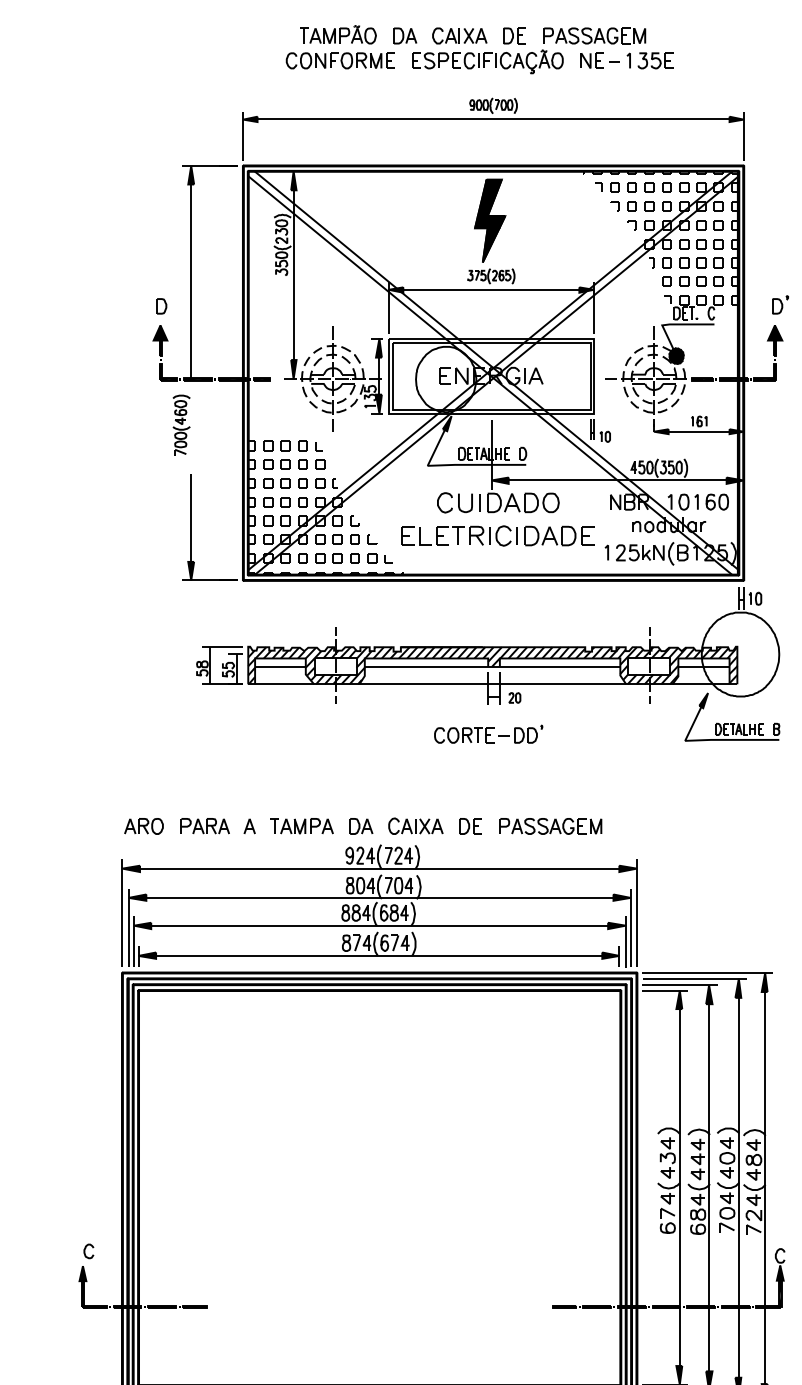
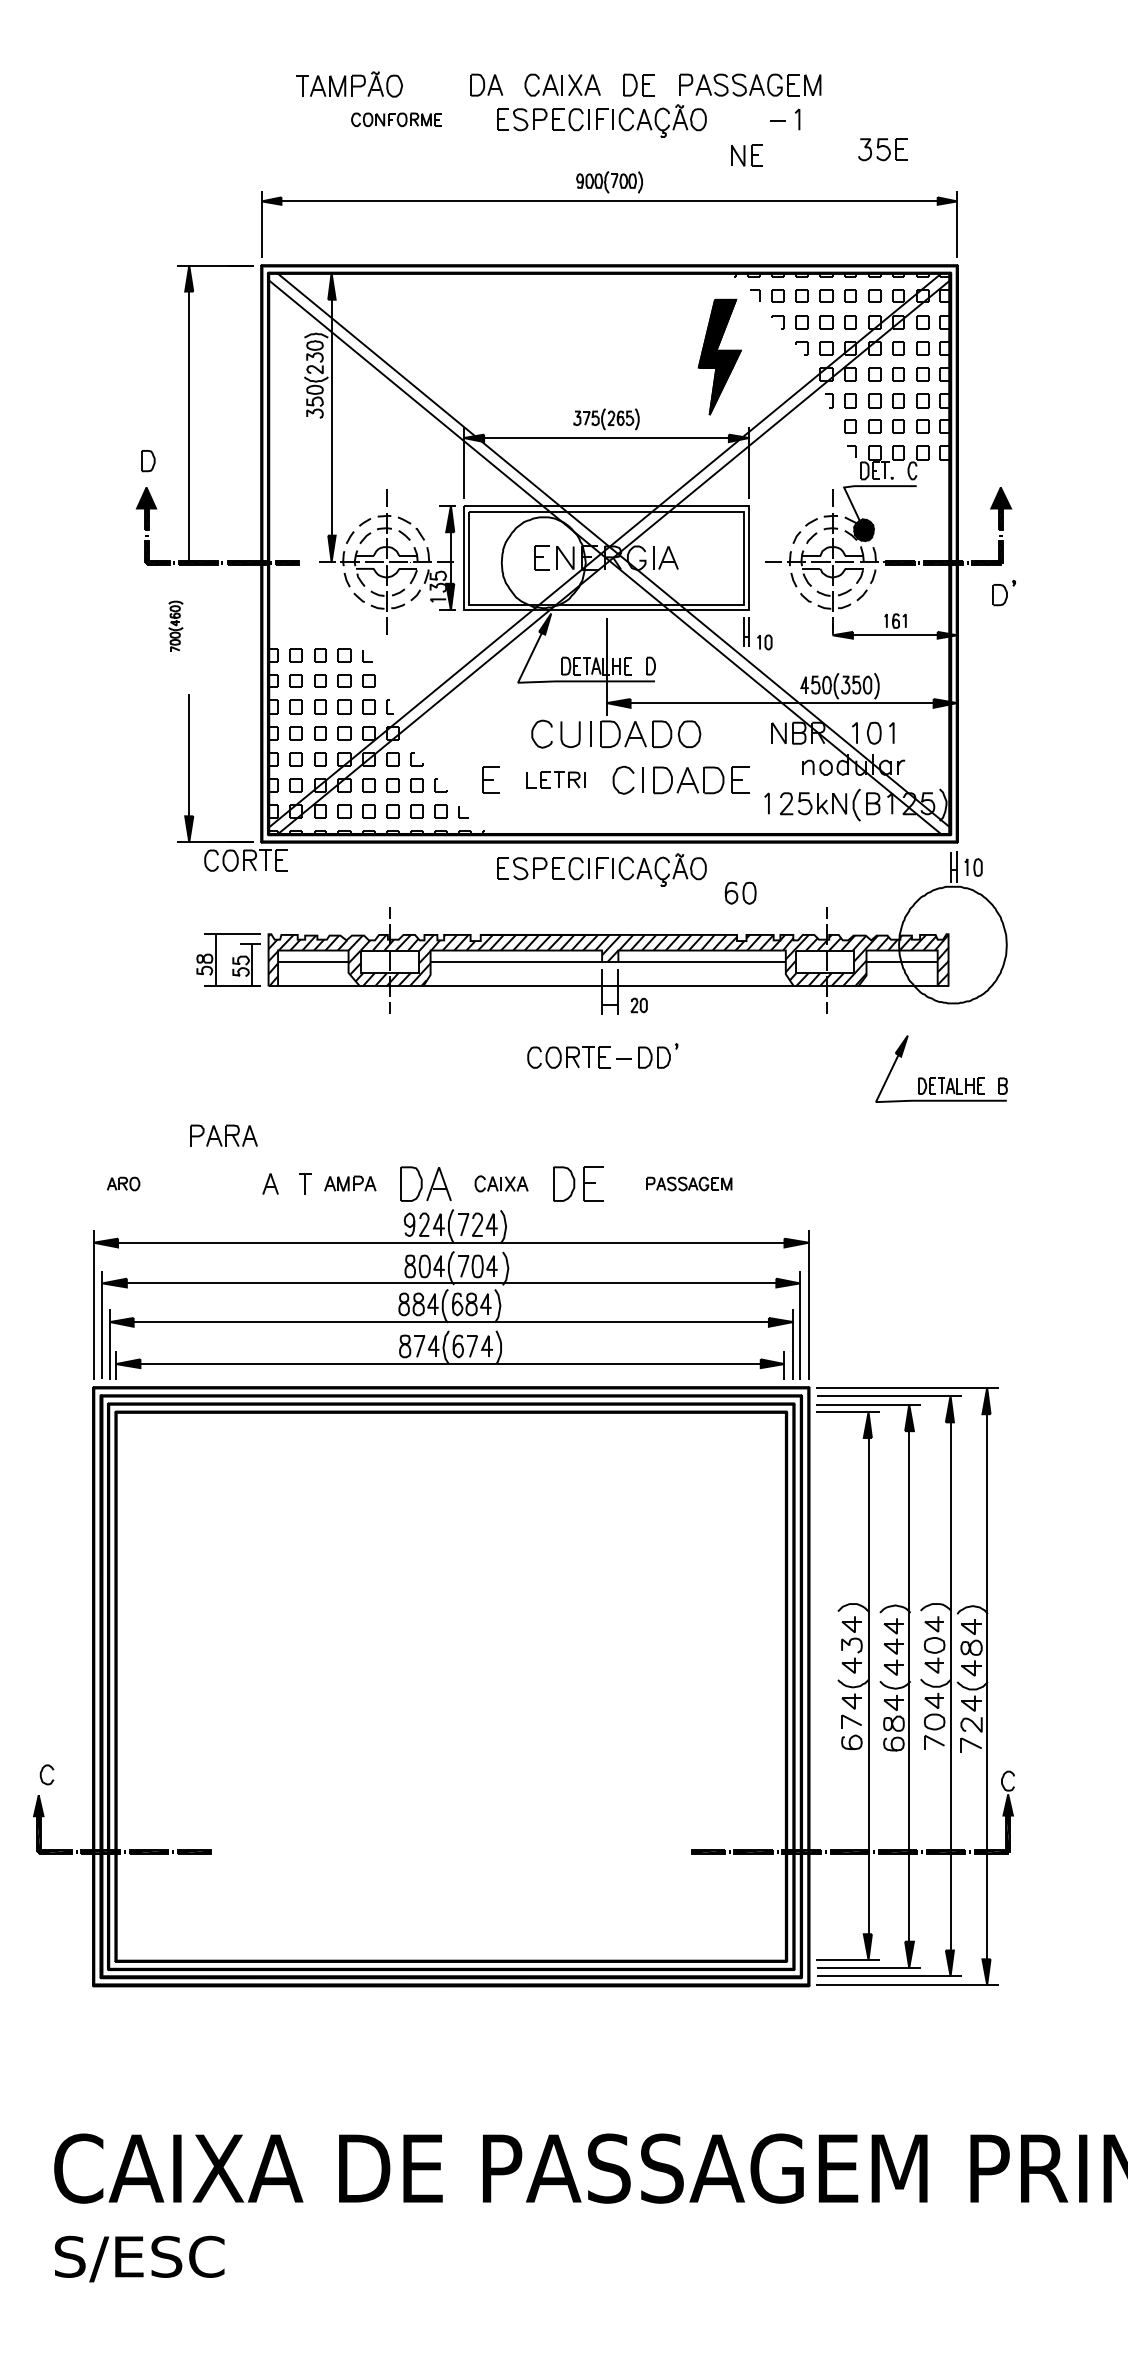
part: (338, 34) -> (349, 84), moved
part: (340, 60) -> (396, 119), size x0.6
part: (592, 60) -> (746, 155), moved
part: (655, 60) -> (882, 149), moved
part: (489, 220) -> (719, 356), moved
part: (779, 304) -> (1003, 592), moved
part: (181, 425) -> (175, 626), size x0.6
part: (717, 501) -> (740, 892), moved
part: (454, 535) -> (555, 779), size x0.6
part: (231, 593) -> (245, 860), added
part: (487, 600) -> (601, 869), added
part: (732, 723) -> (941, 1077), moved
part: (143, 826) -> (123, 1183), size x0.6
part: (205, 826) -> (223, 1135), moved
part: (307, 826) -> (350, 1183), size x0.7
part: (361, 826) -> (425, 1183), size x1.6
part: (415, 826) -> (501, 1183), size x0.7
part: (470, 826) -> (577, 1183), size x1.6
part: (551, 826) -> (689, 1183), size x0.6

